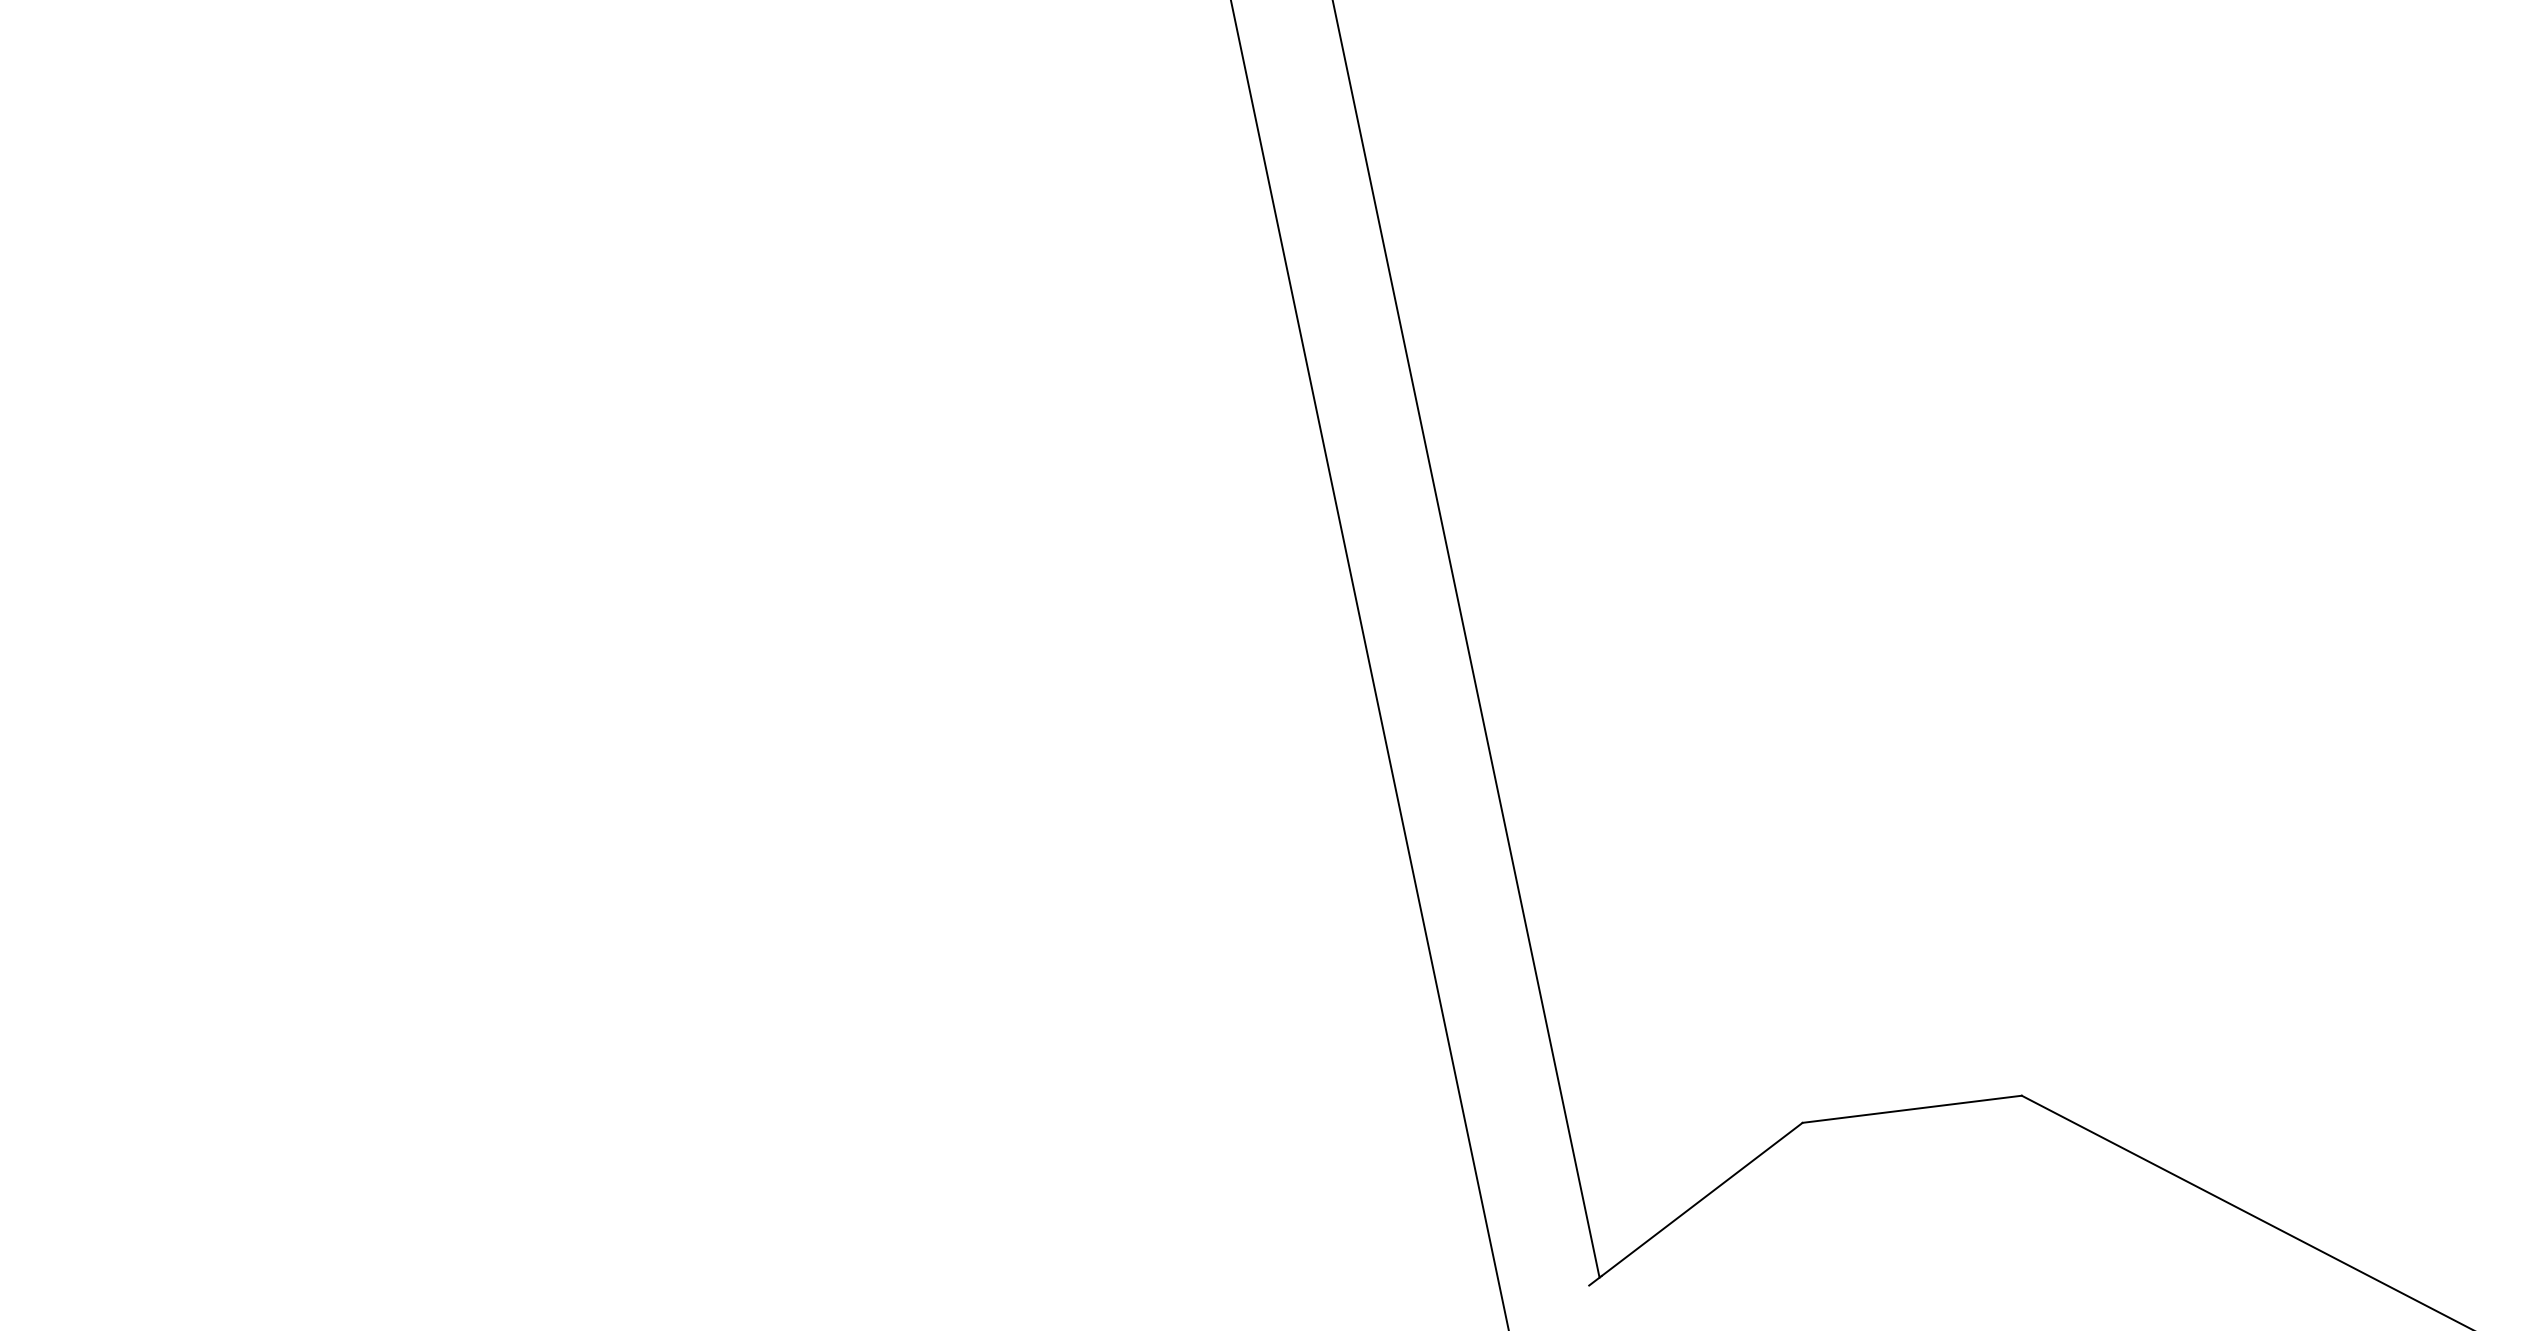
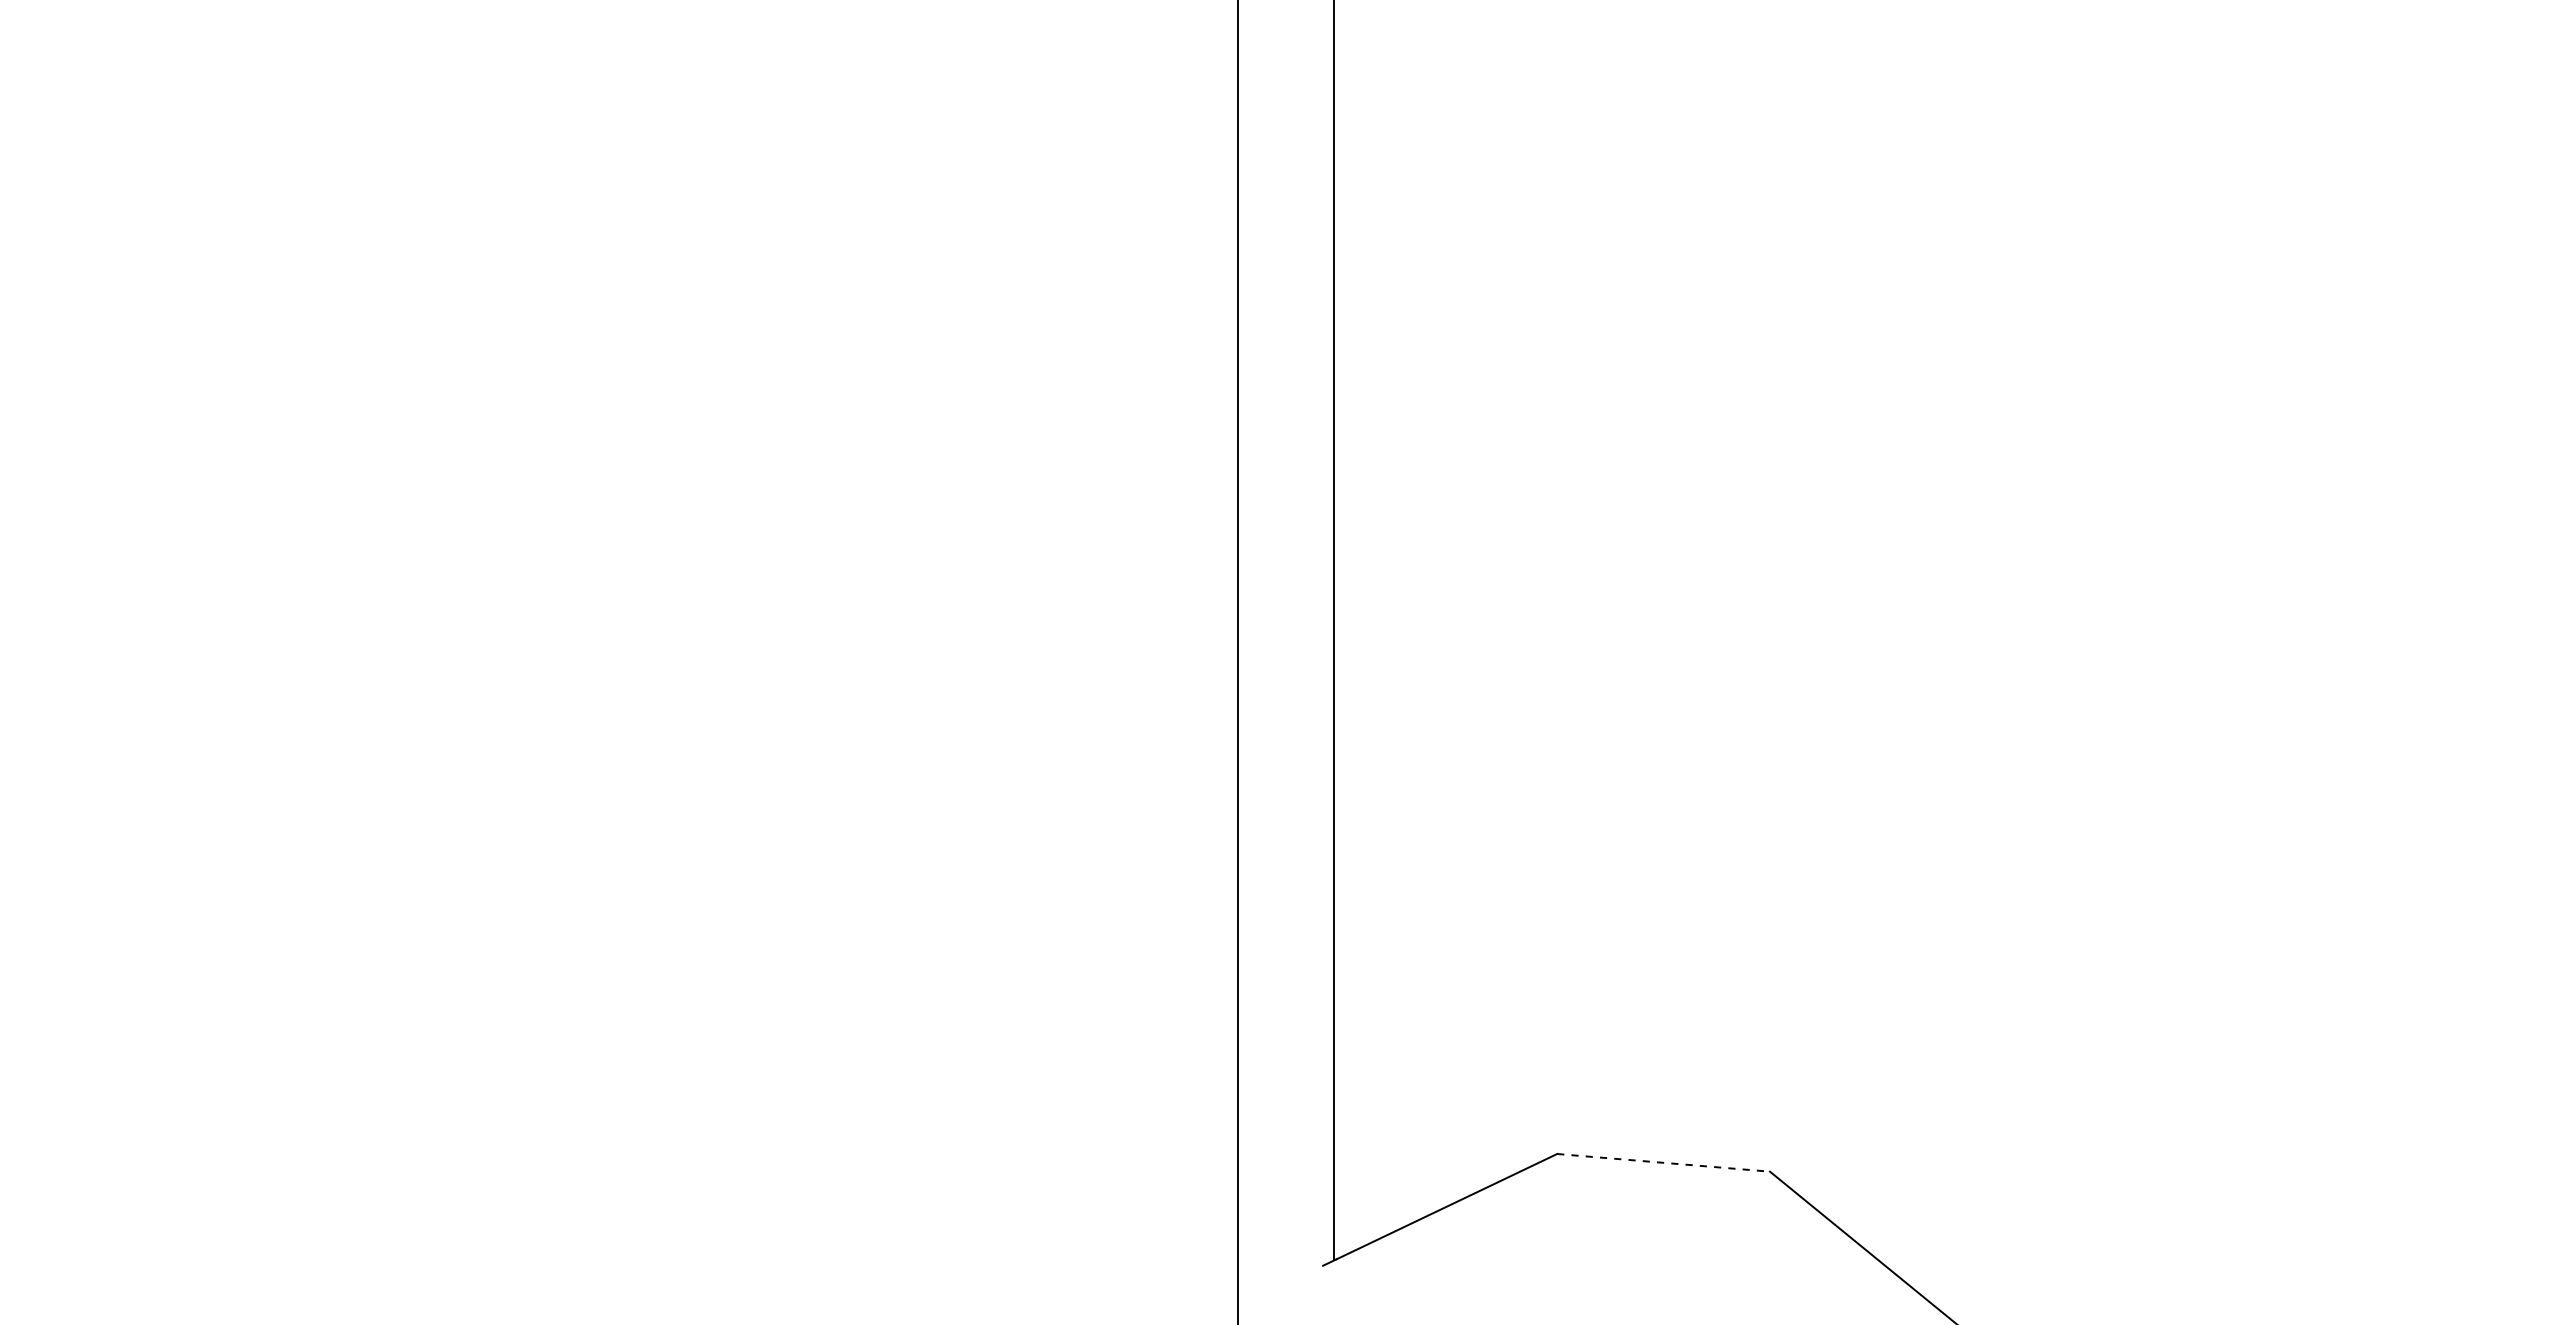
line: (1912, 1108) -> (1663, 1162), solid -> dashed

